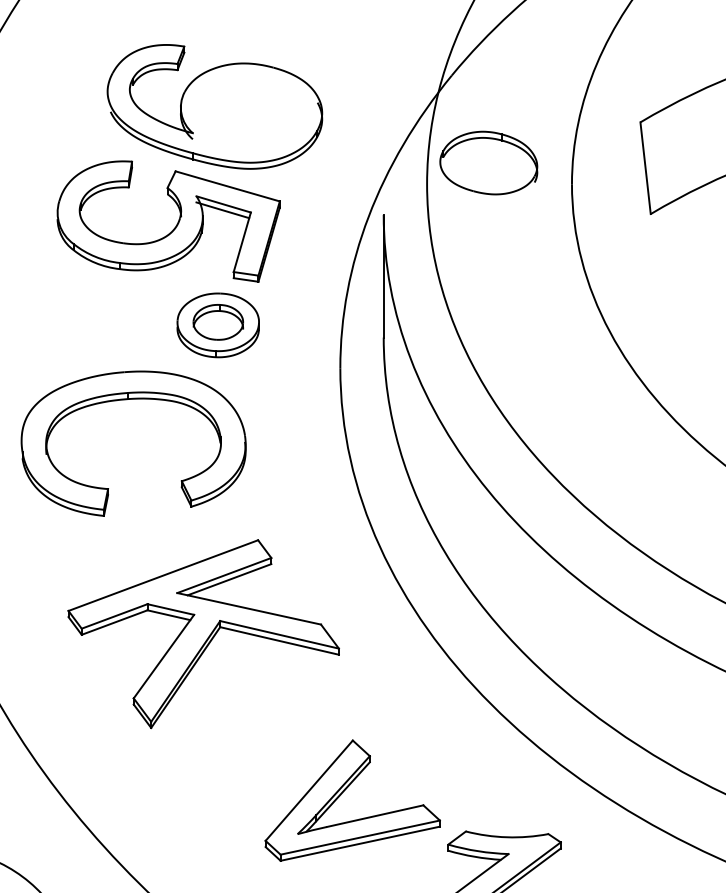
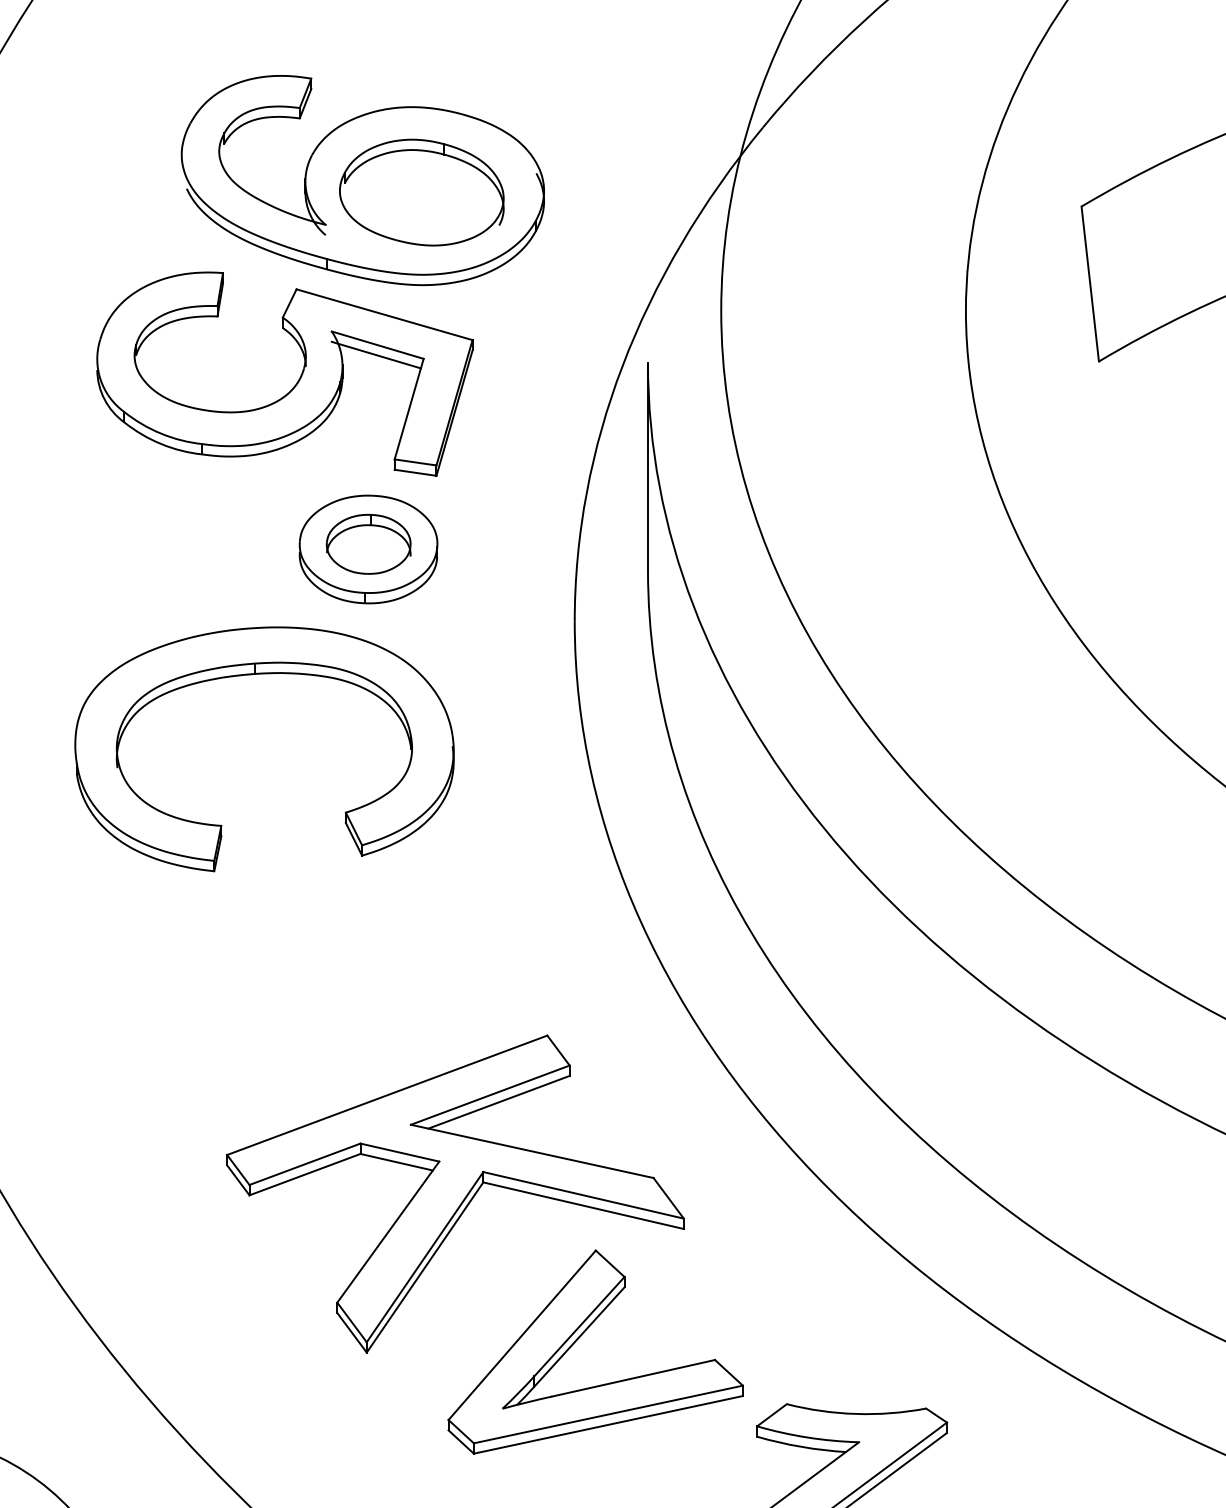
part: (488, 162) -> (421, 191), moved
part: (126, 400) -> (252, 676), moved
part: (203, 634) -> (455, 1194), moved

